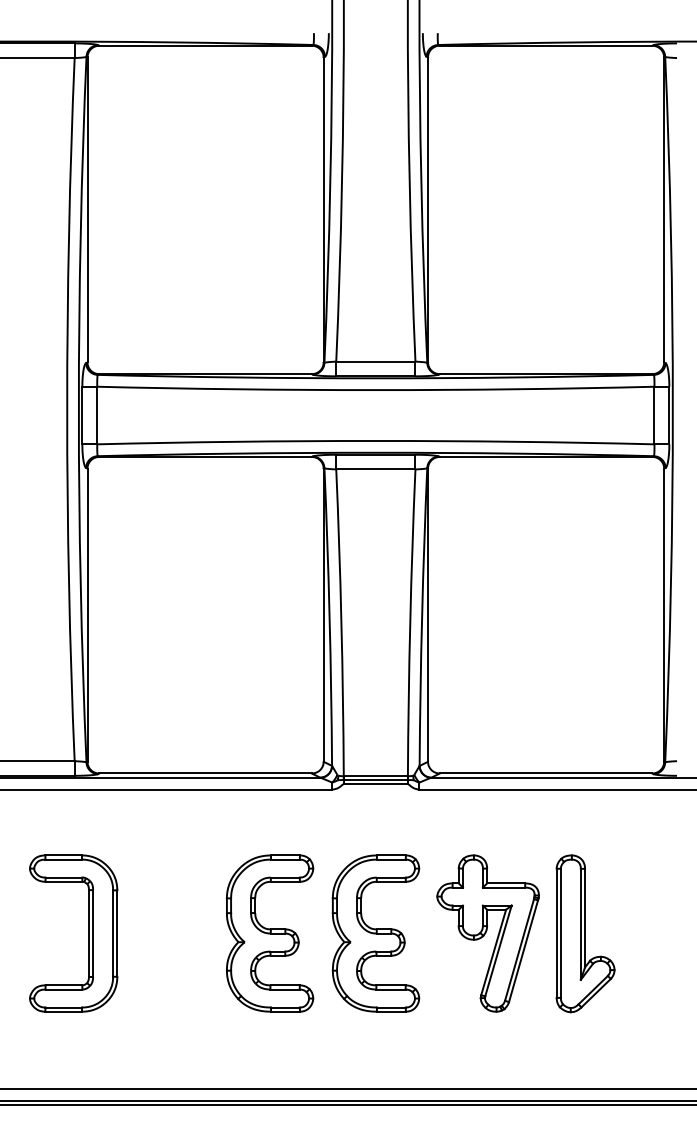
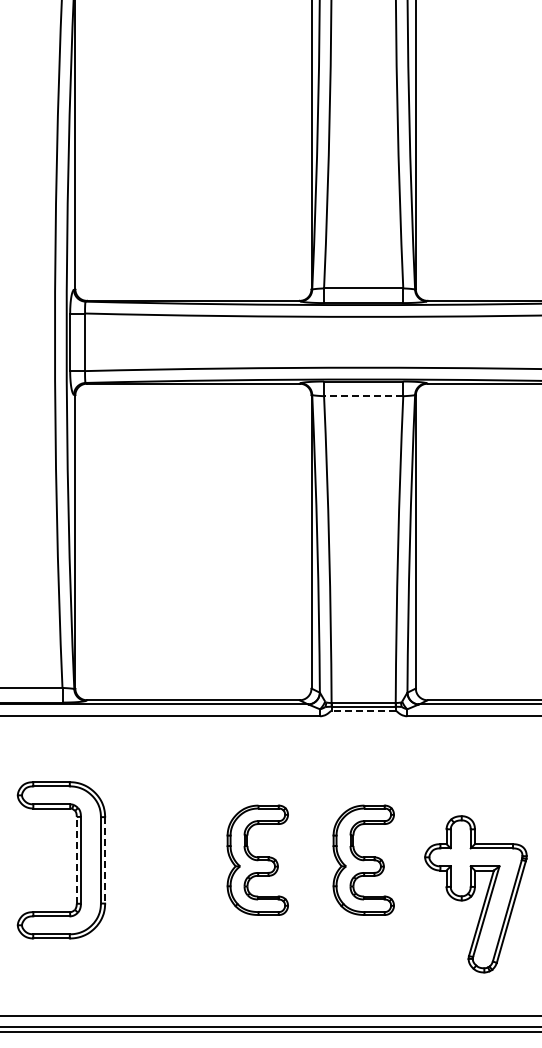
line: (375, 469) -> (363, 396), solid -> dashed
line: (375, 784) -> (363, 711), solid -> dashed
line: (88, 933) -> (76, 860), solid -> dashed
part: (269, 933) -> (257, 860), size x0.7
part: (375, 933) -> (363, 860), size x0.7
part: (487, 933) -> (475, 894), moved
line: (117, 934) -> (105, 861), solid -> dashed

